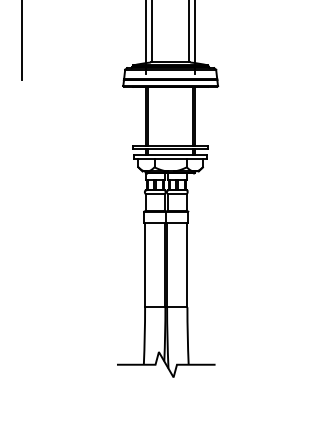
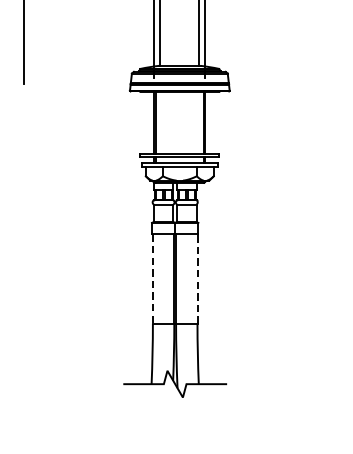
line: (187, 264) -> (197, 278), solid -> dashed
line: (145, 265) -> (153, 279), solid -> dashed

